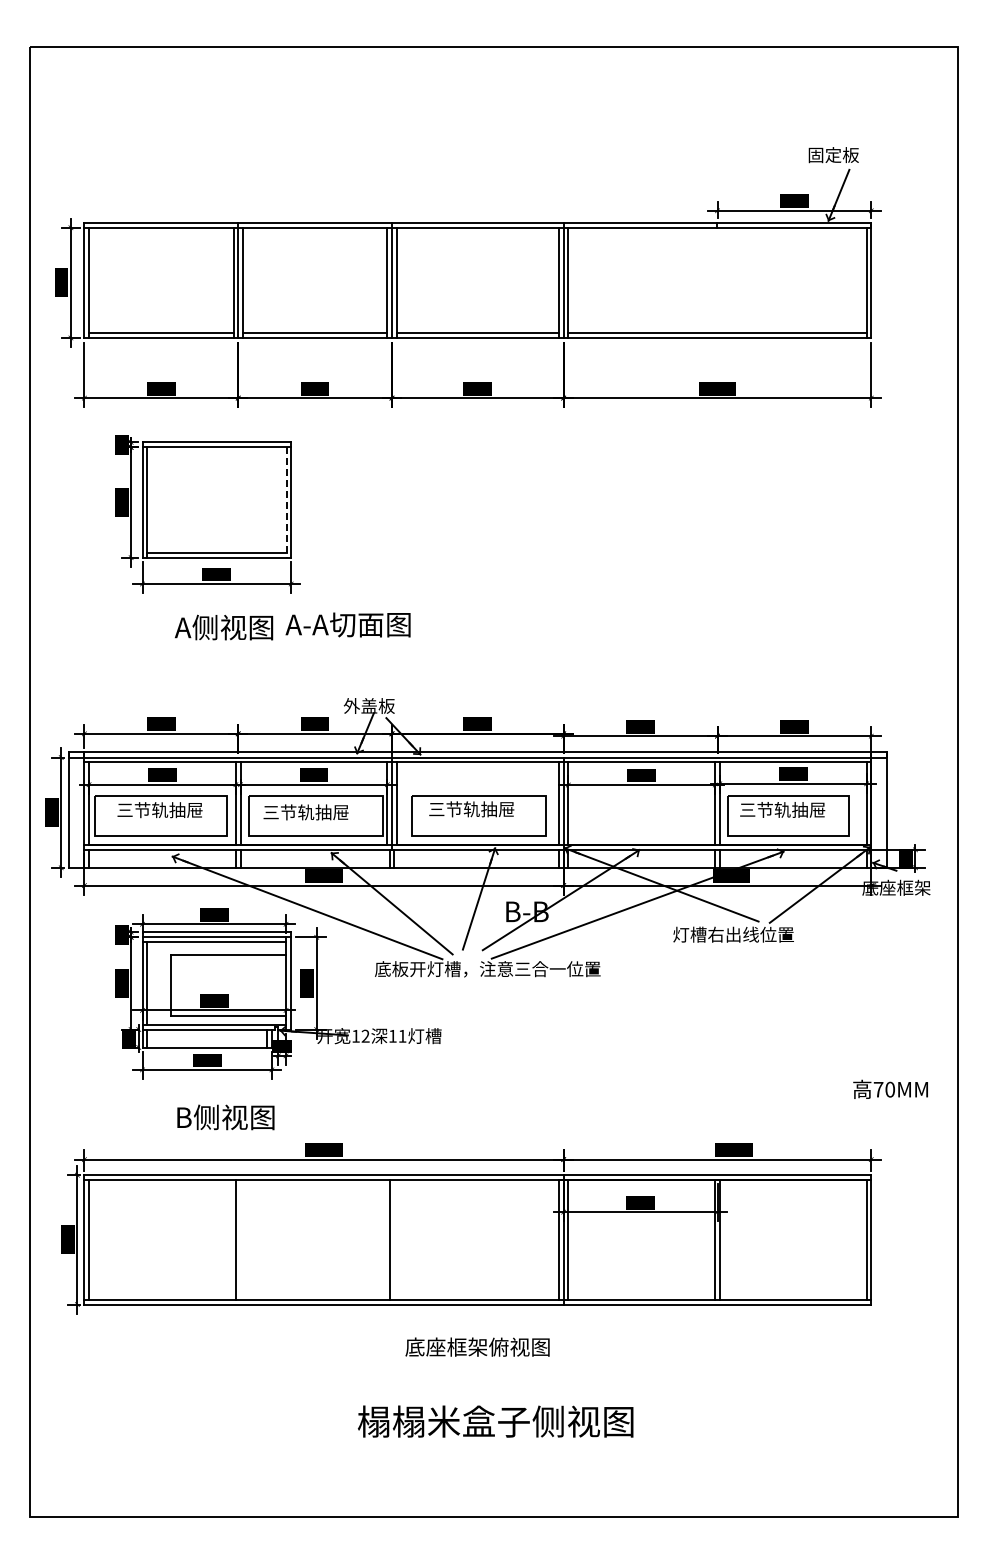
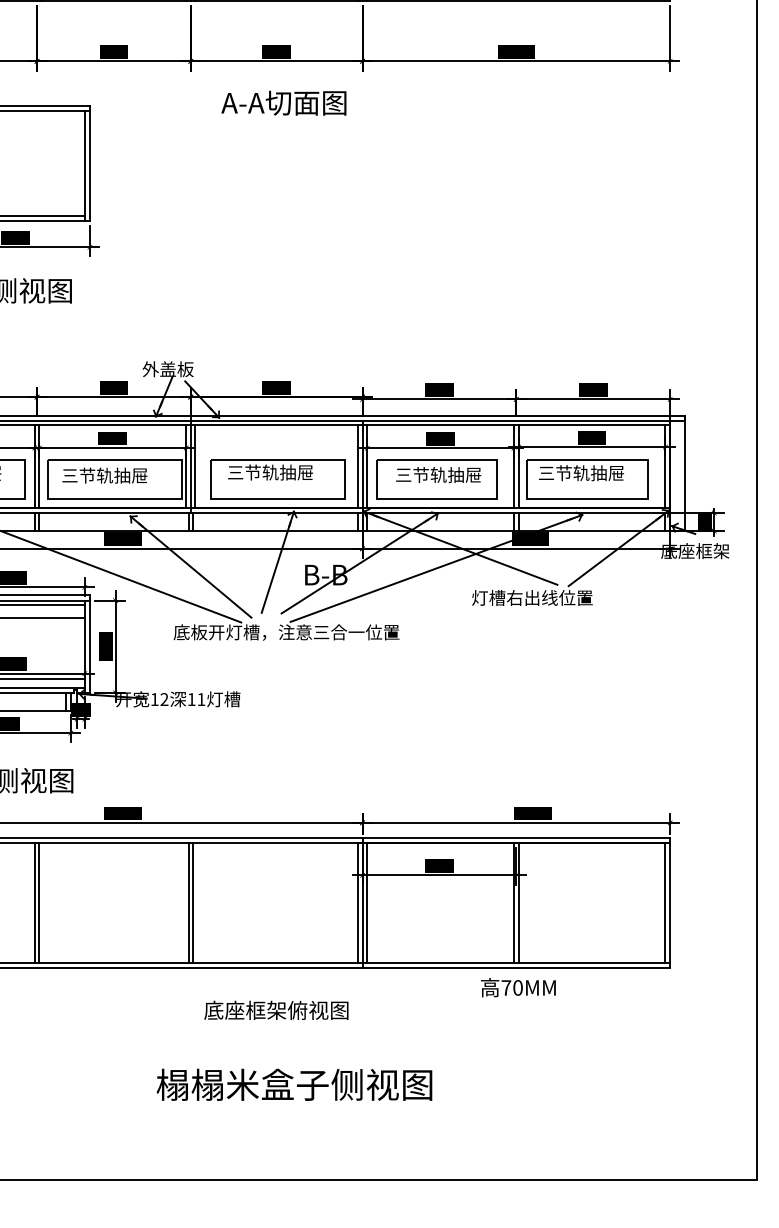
line: (286, 503) -> (85, 166), dashed -> solid
text: (347, 624) -> (283, 102), moved
part: (637, 815) -> (436, 478), added
text: (890, 1088) -> (518, 986), moved
line: (240, 1239) -> (39, 902), added
line: (394, 1239) -> (193, 902), added

